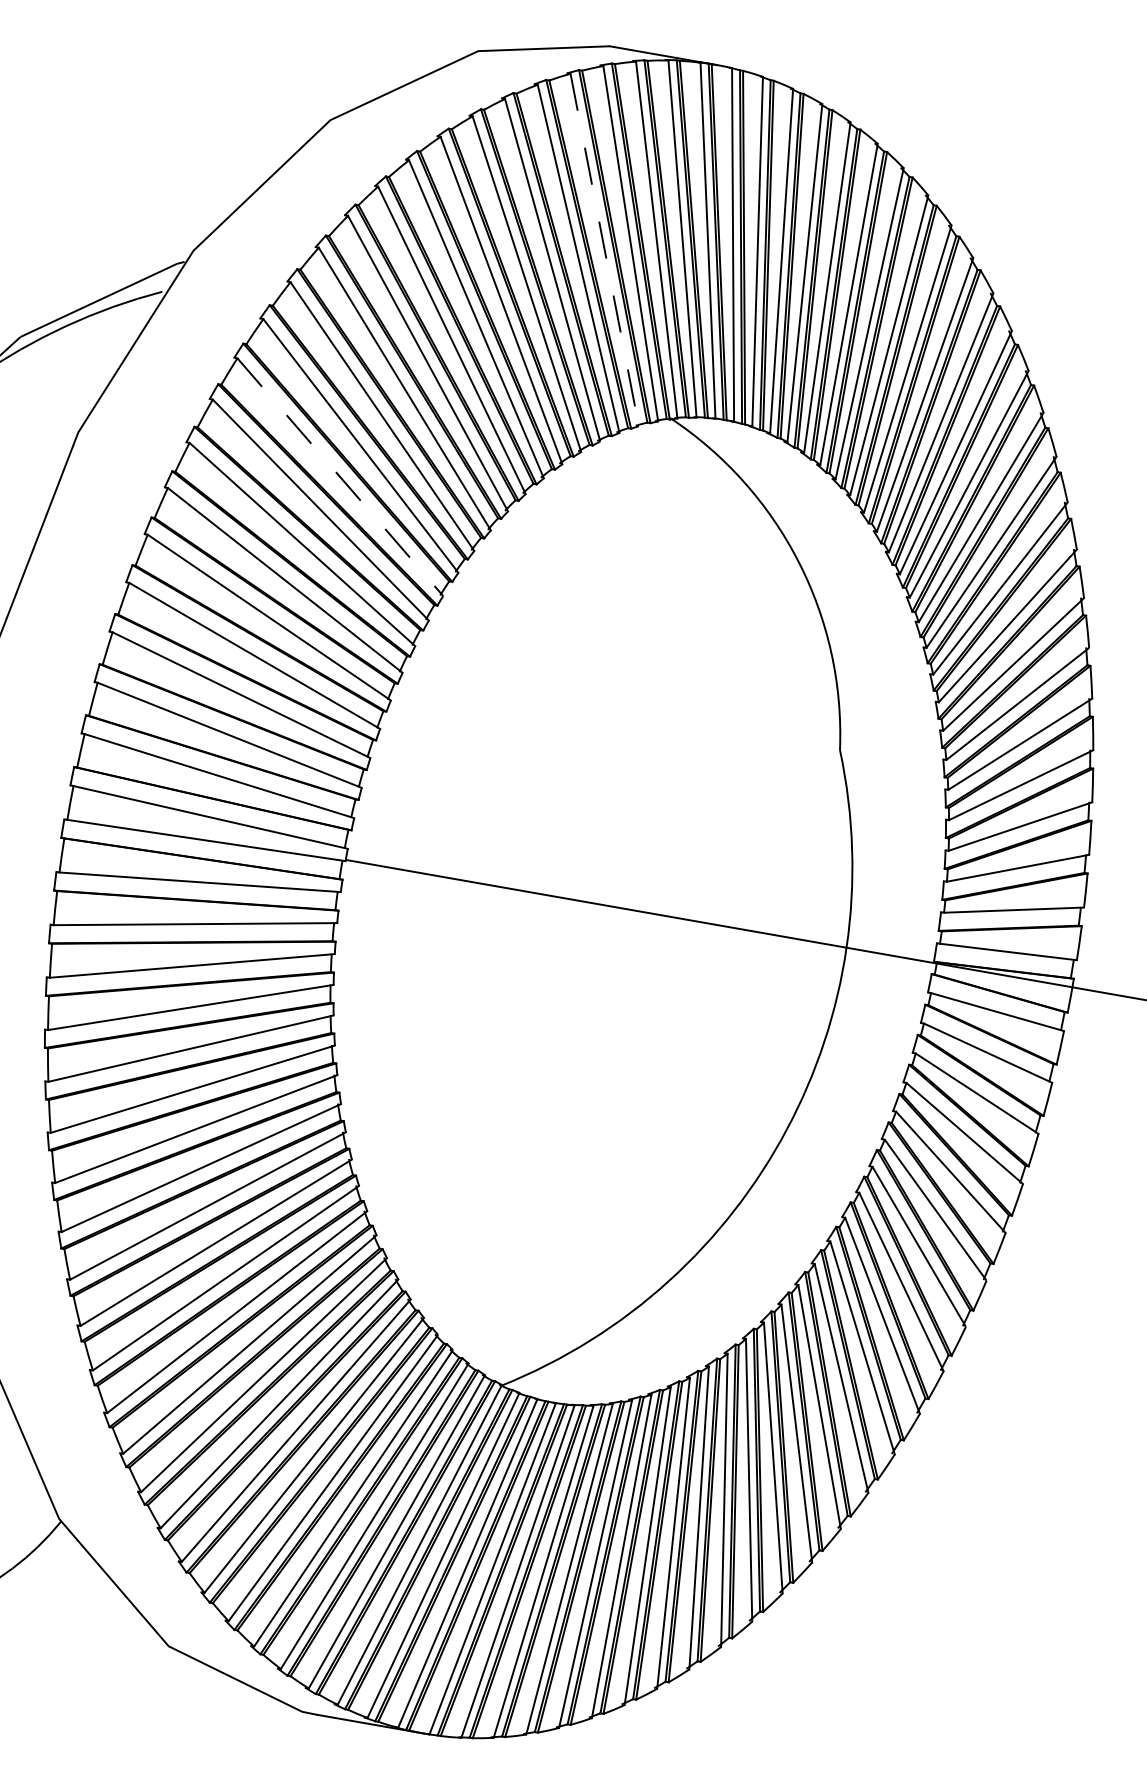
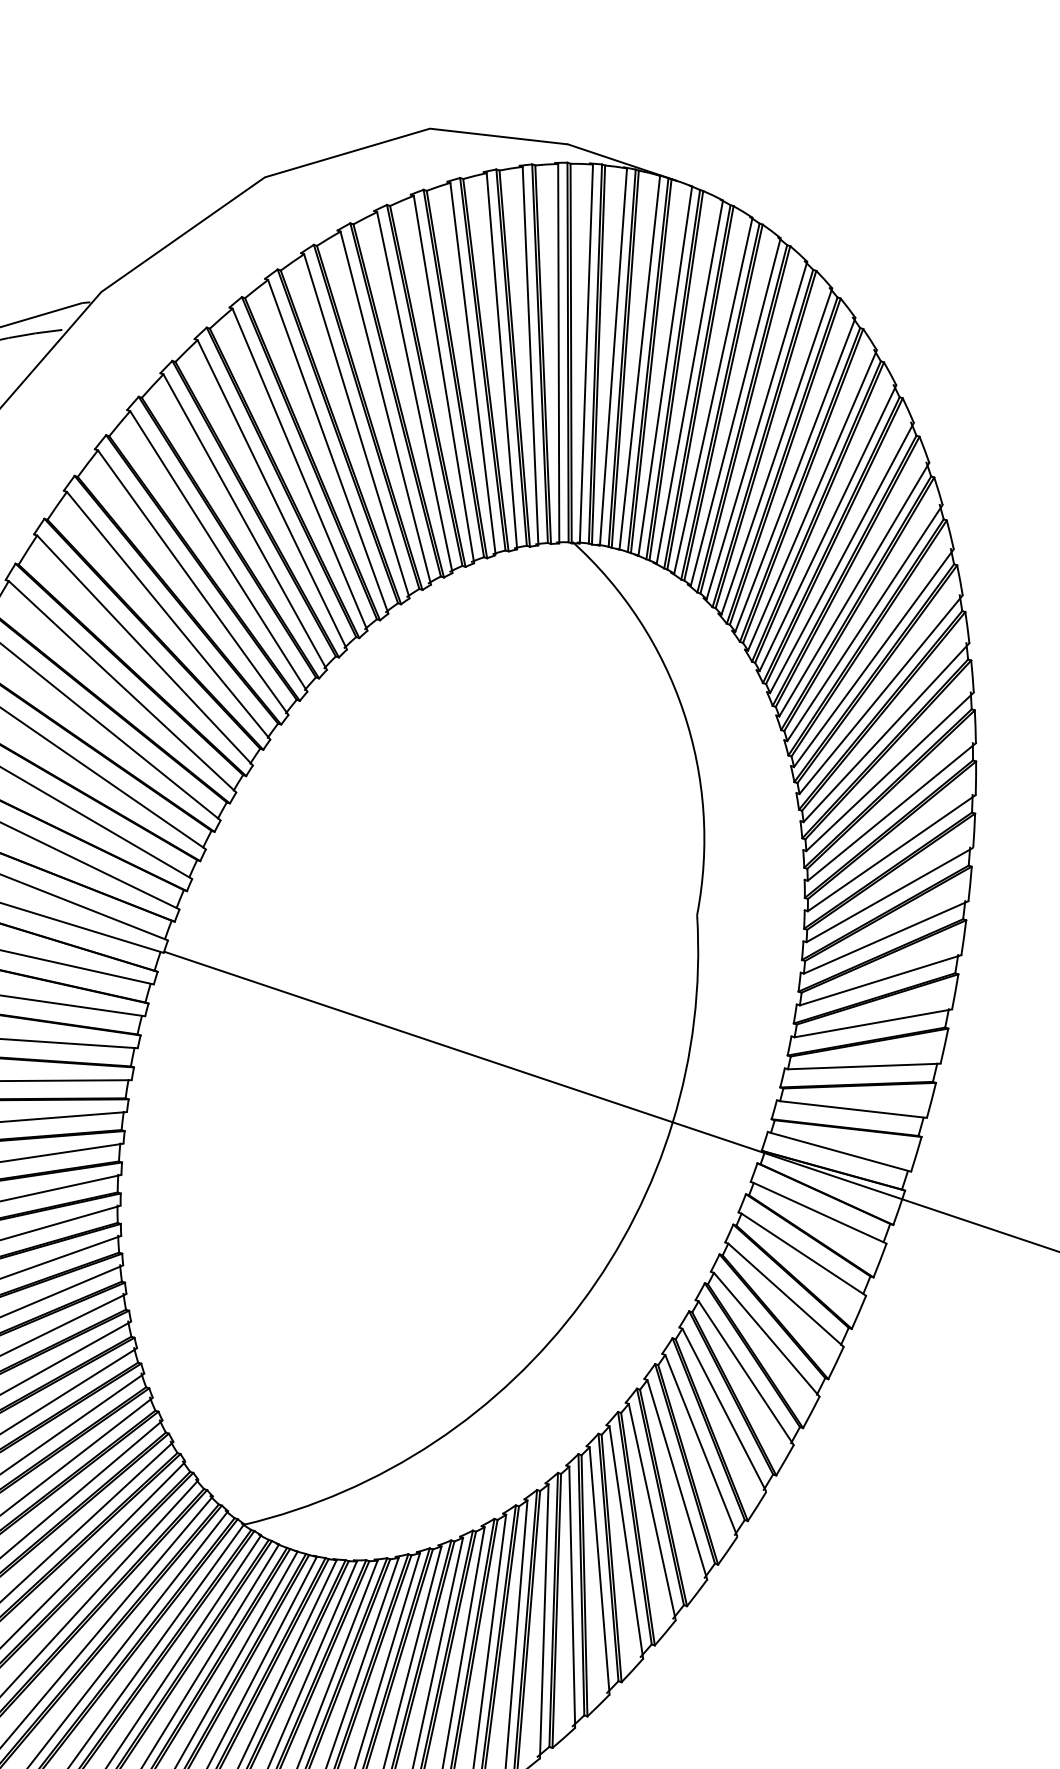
line: (604, 250) -> (530, 356), dashed -> solid
line: (340, 477) -> (218, 551), dashed -> solid

